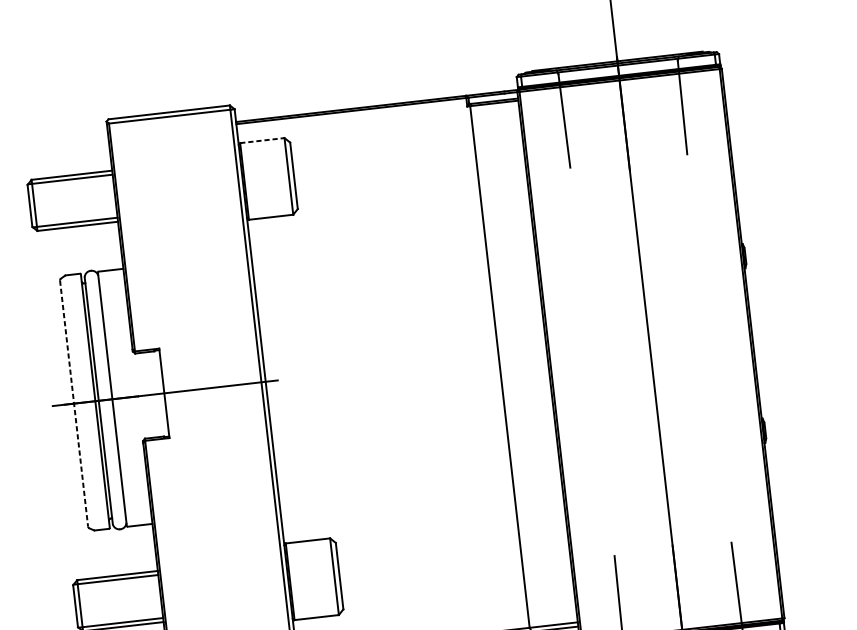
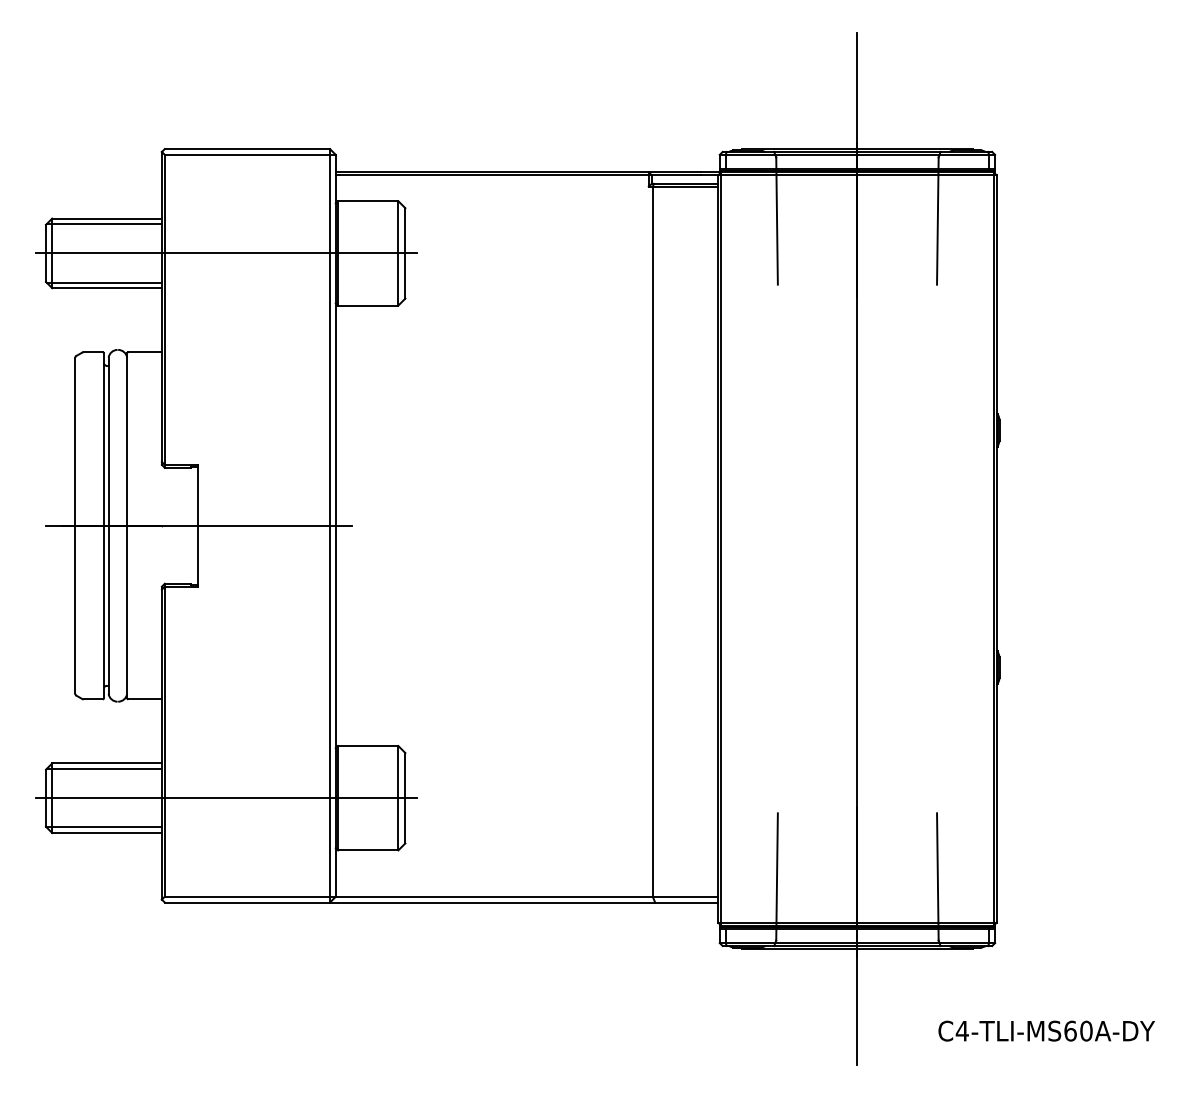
line: (262, 140) -> (368, 201), dashed -> solid
line: (162, 190) -> (226, 253), added
line: (74, 404) -> (75, 526), dashed -> solid
line: (208, 591) -> (226, 798), added

